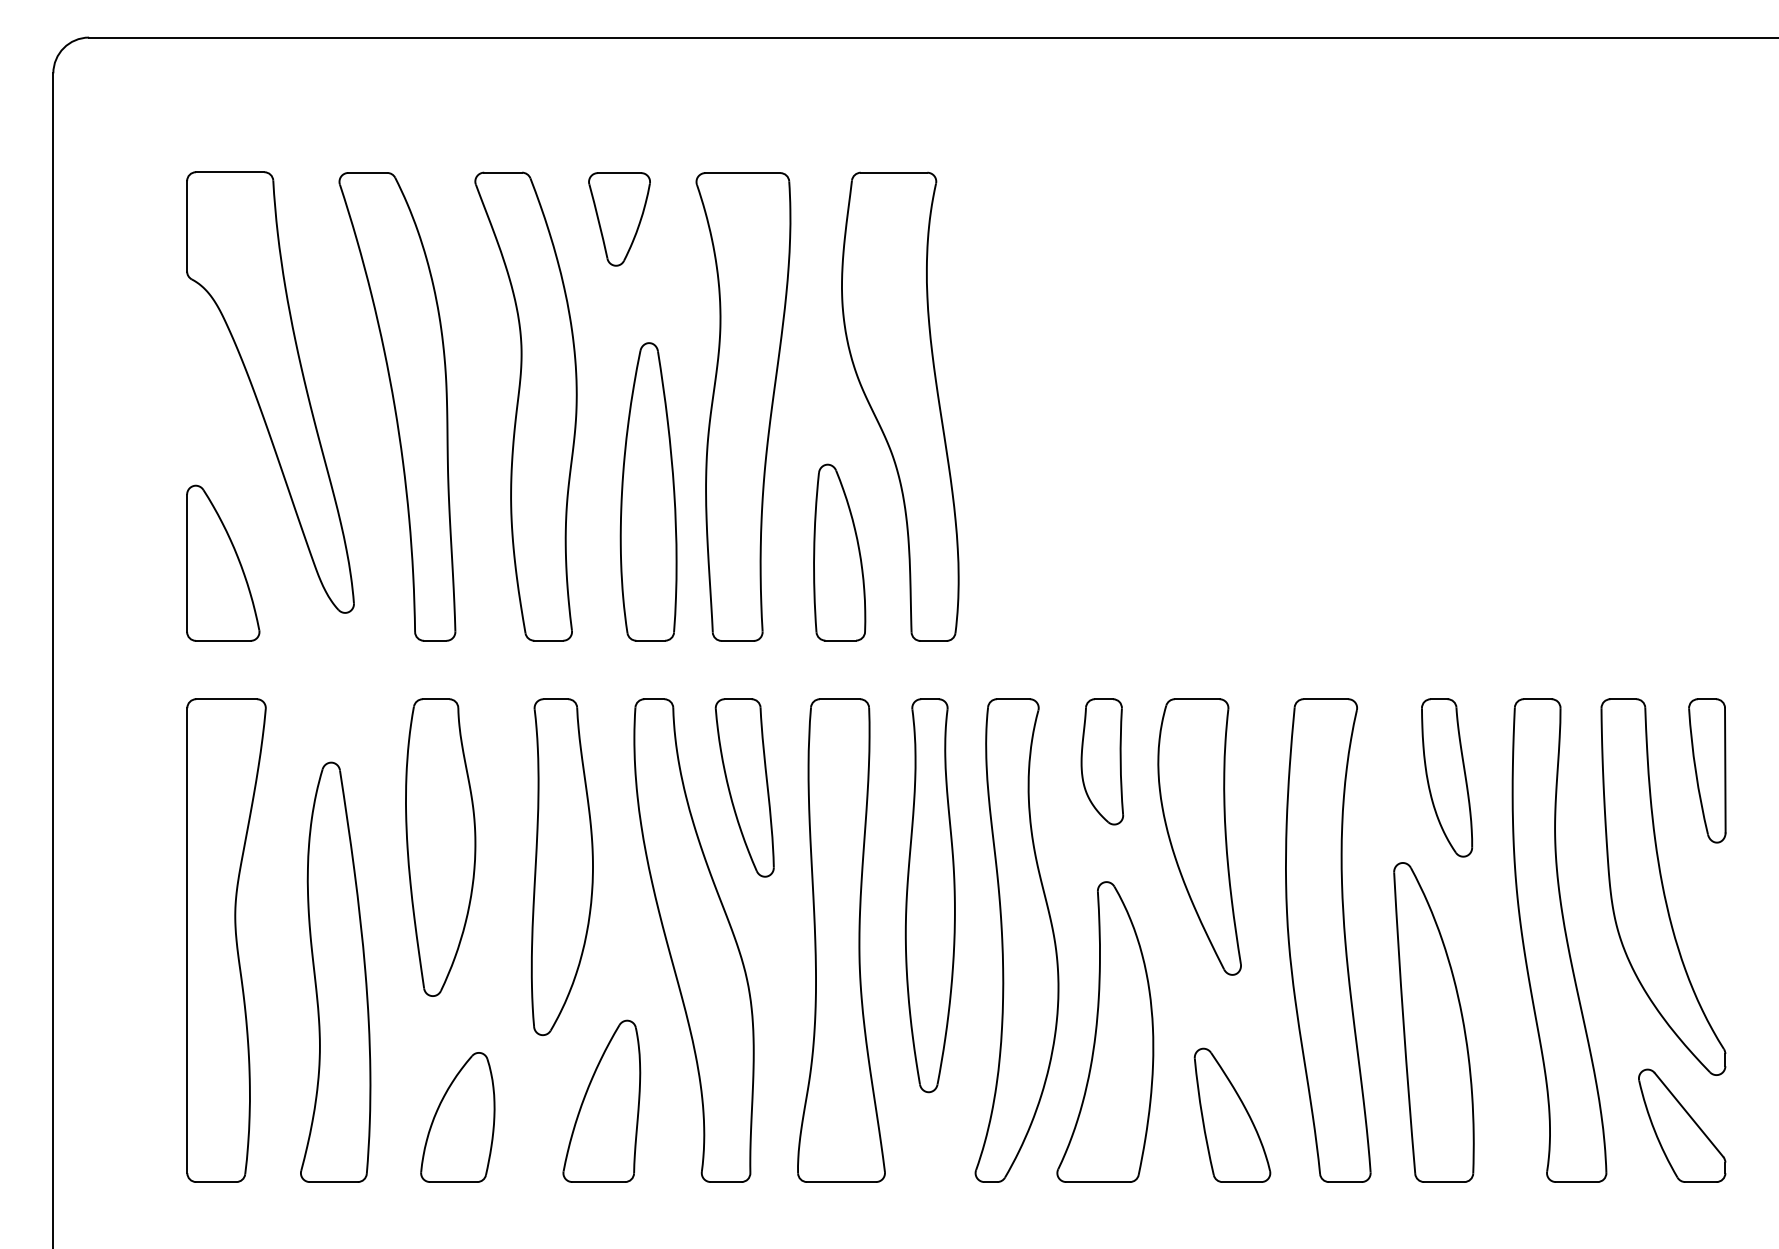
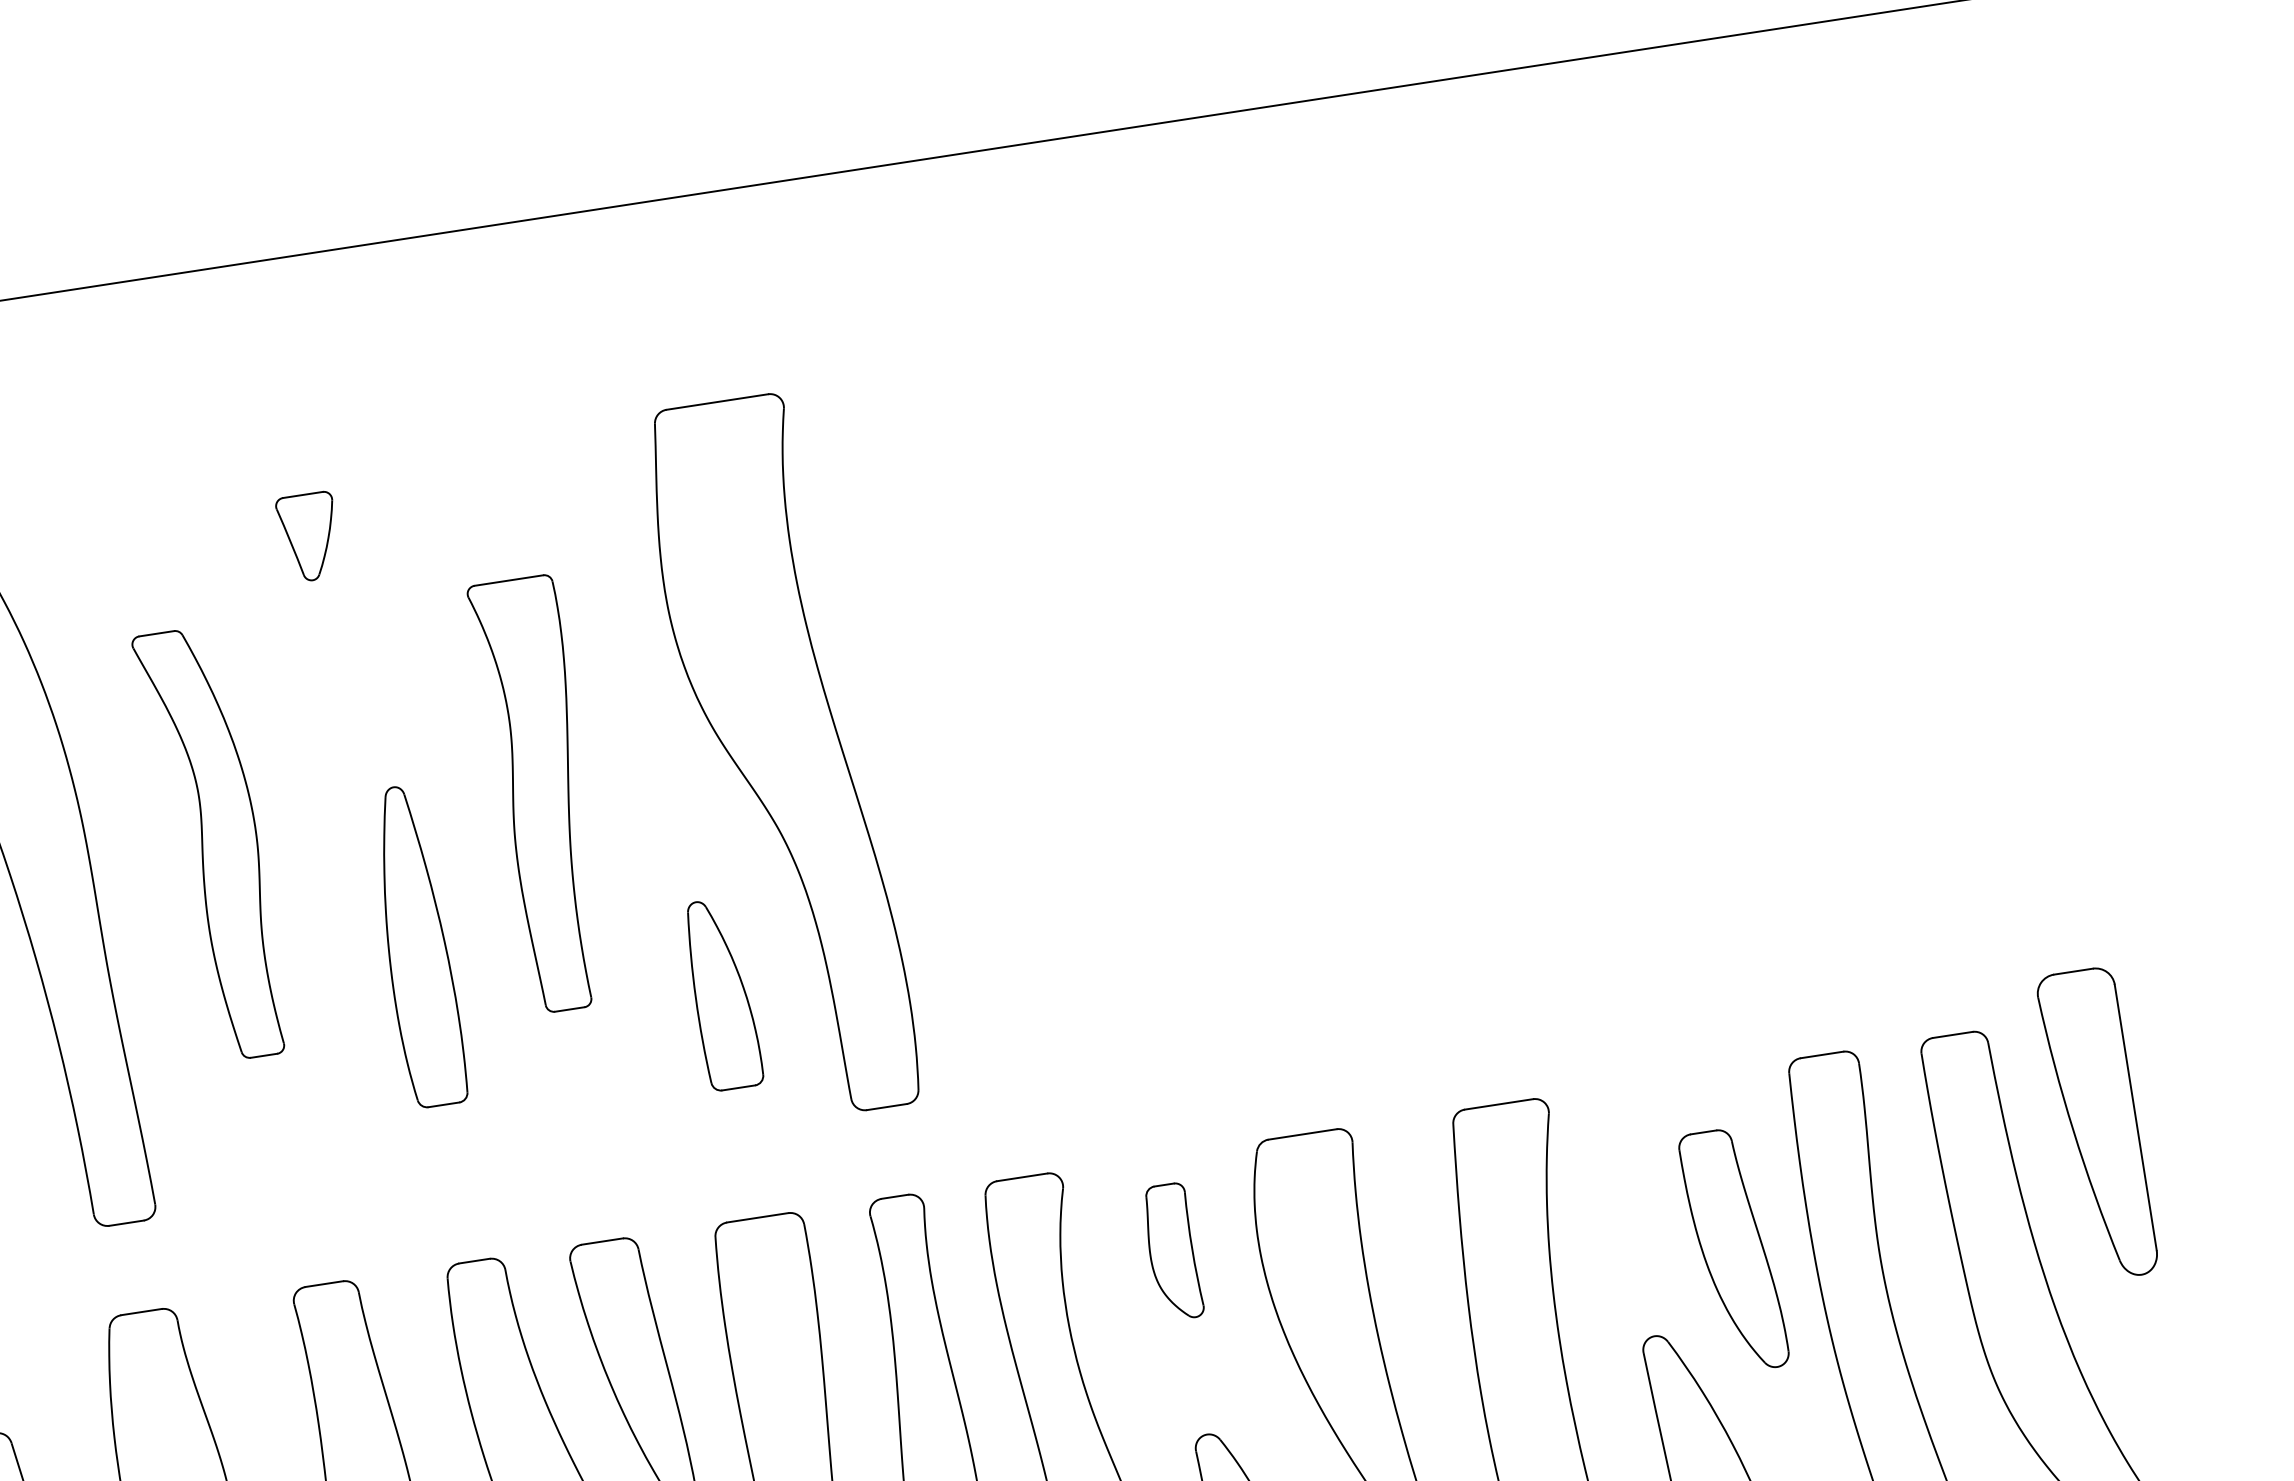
part: (619, 219) -> (309, 537), size x0.6
part: (525, 406) -> (209, 844), size x0.6
part: (743, 406) -> (542, 793), size x0.6
part: (648, 491) -> (417, 945), size x0.7
part: (839, 552) -> (722, 994), size x0.7
part: (1102, 761) -> (1172, 1251), size x0.7
part: (1707, 770) -> (2097, 1124), size x1.4
part: (1447, 777) -> (1734, 1249), moved

